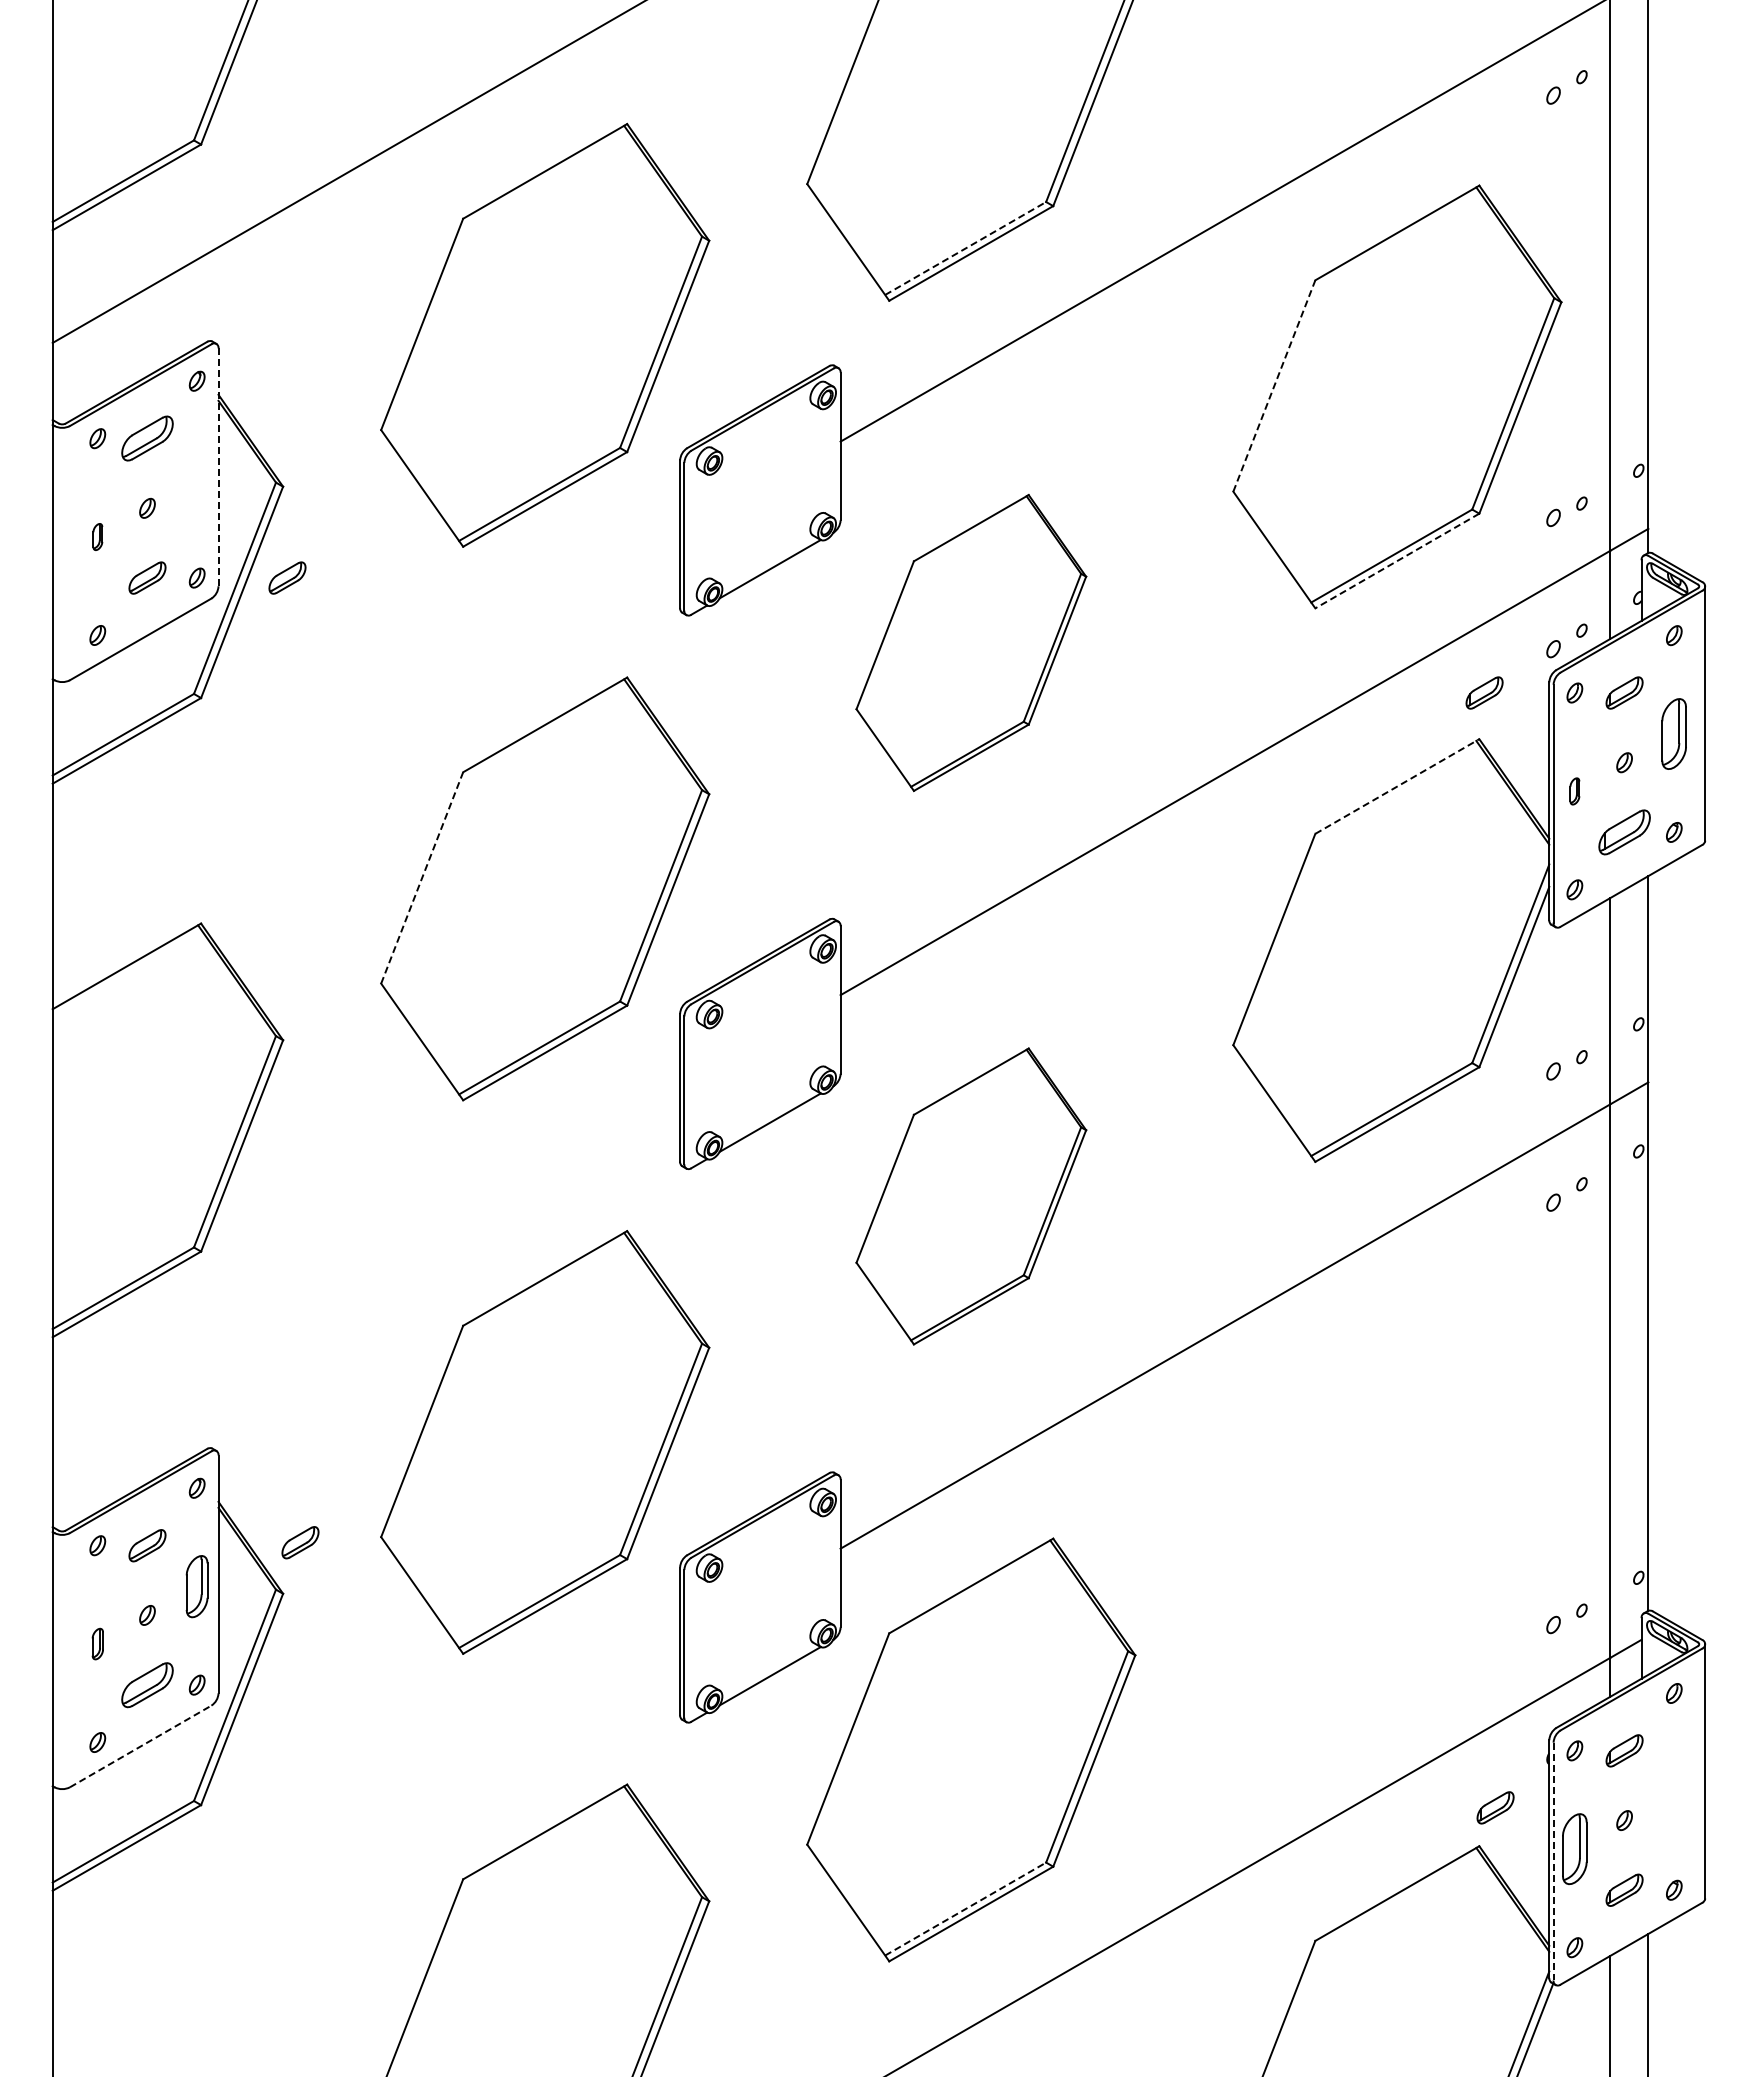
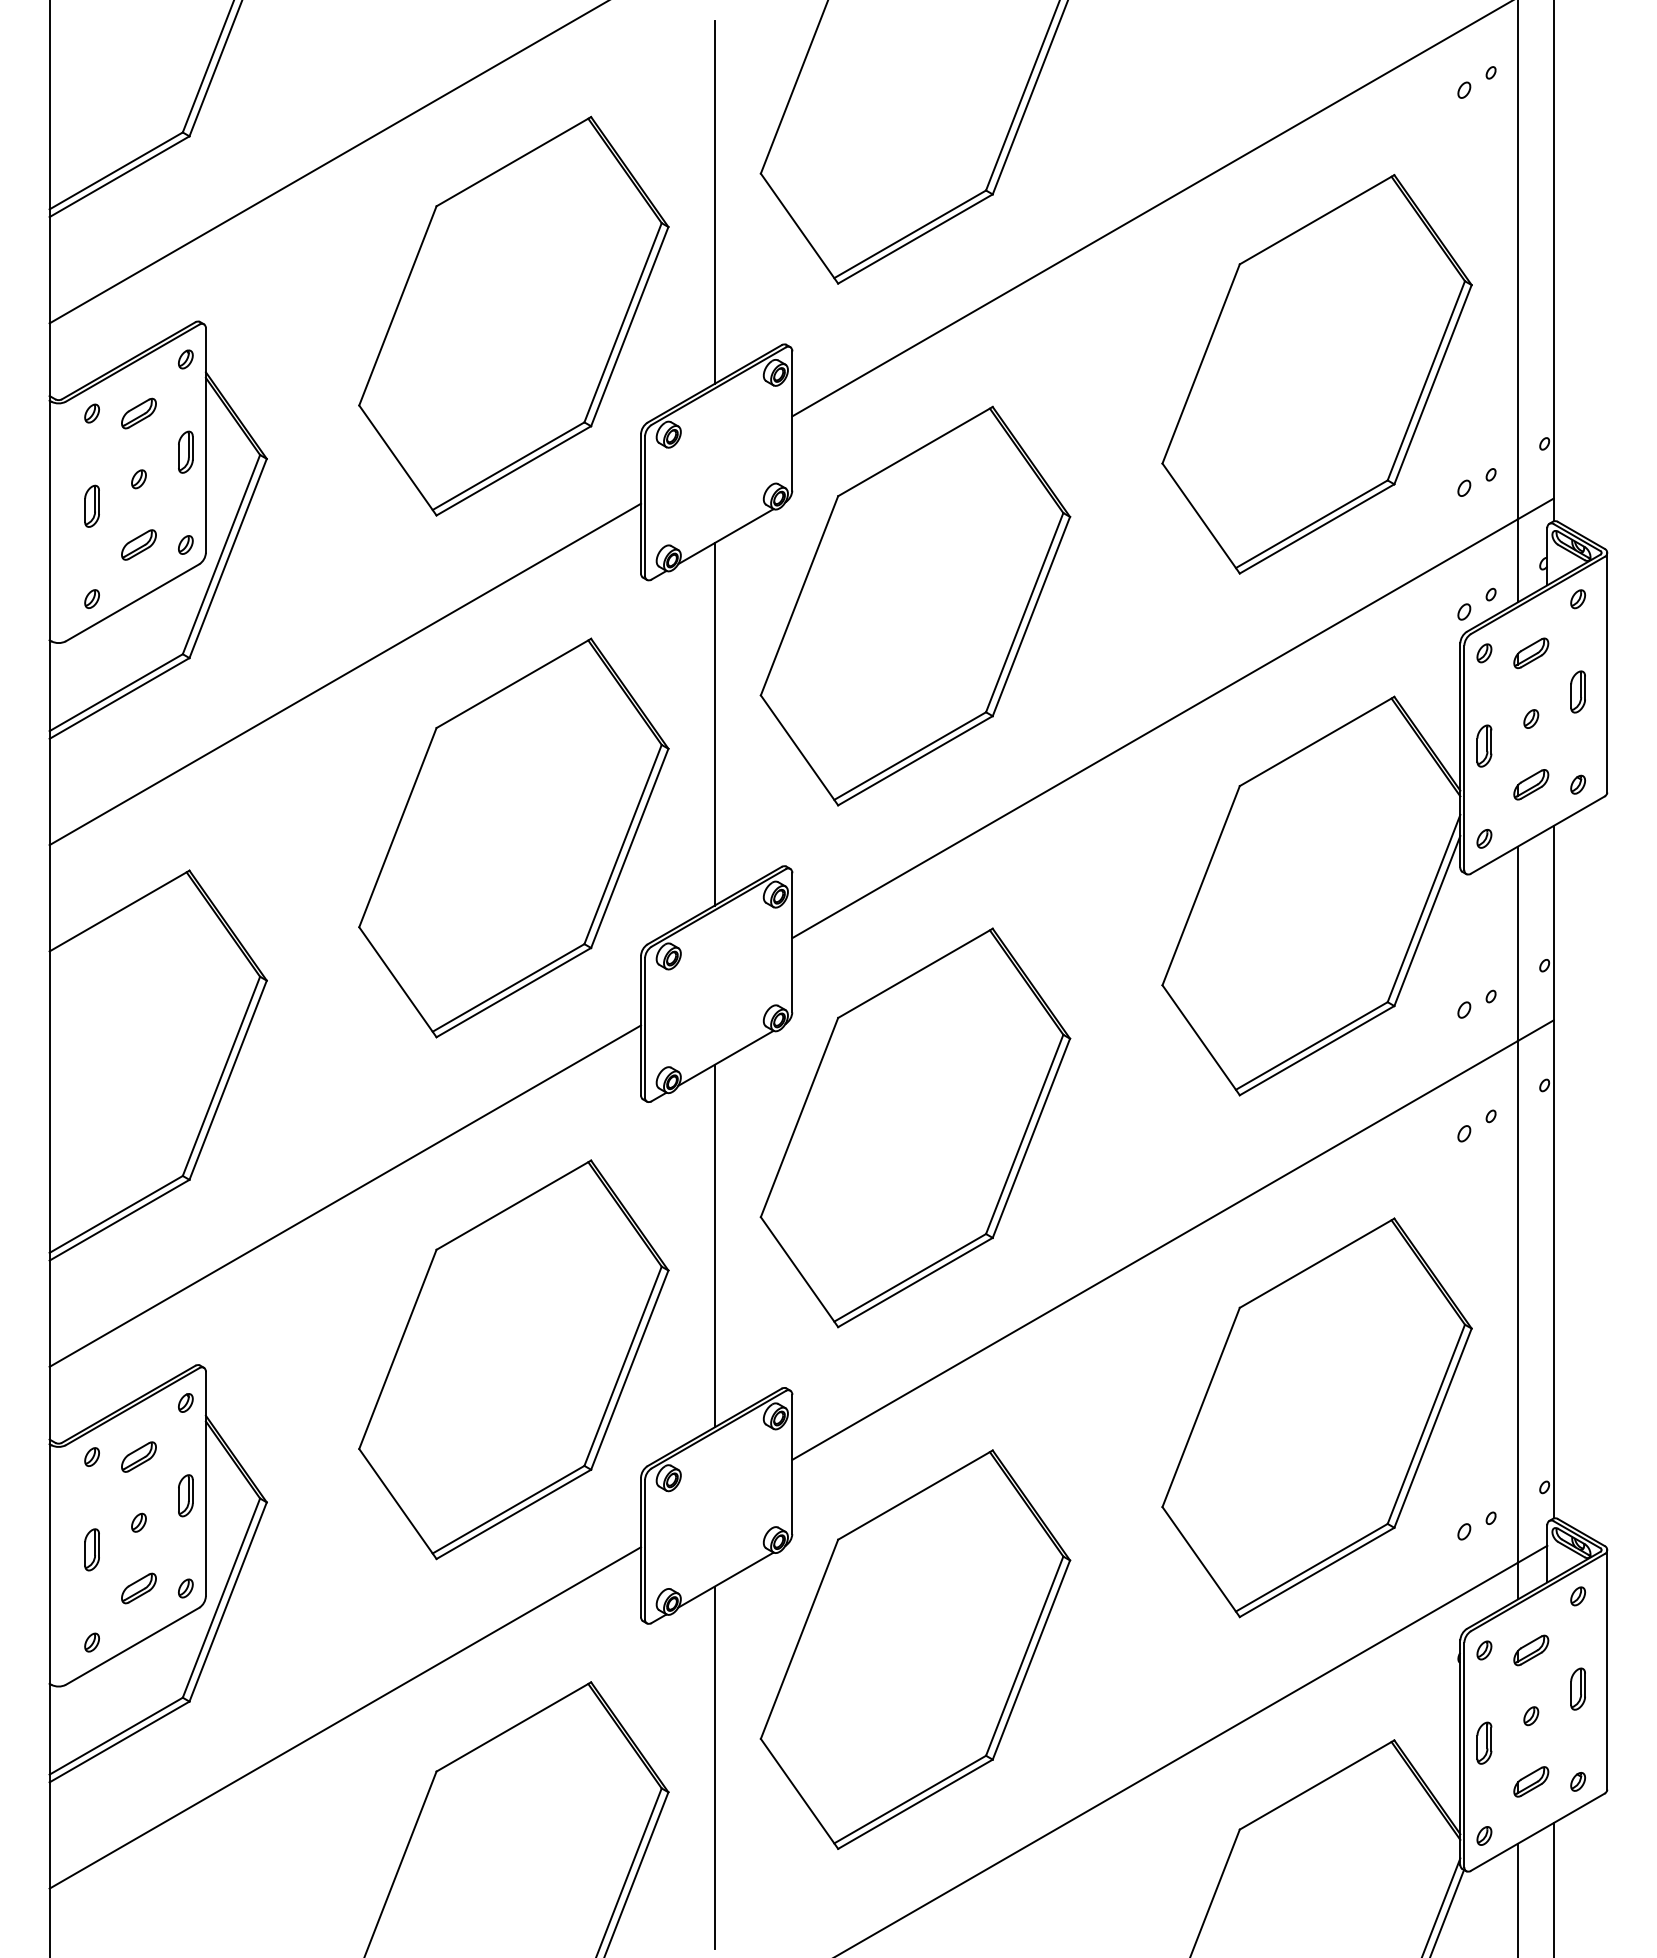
line: (758, 214) -> (714, 202), added
line: (965, 248) -> (910, 234), dashed -> solid
line: (1274, 385) -> (1201, 363), dashed -> solid
part: (147, 438) -> (138, 413), size x0.71
line: (218, 467) -> (205, 440), dashed -> solid
part: (197, 479) -> (186, 452), added
part: (97, 536) -> (91, 505), size x1.67
line: (1397, 561) -> (1317, 529), dashed -> solid
part: (287, 577) -> (270, 544), removed
part: (971, 642) -> (915, 605), size x1.43
part: (1484, 692) -> (1399, 652), removed
line: (366, 715) -> (345, 674), added
part: (1674, 733) -> (1578, 691), size x0.62
line: (758, 768) -> (714, 724), added
line: (1397, 786) -> (1317, 741), dashed -> solid
part: (1574, 791) -> (1484, 746), size x1.67
part: (1624, 832) -> (1531, 784), size x0.71
line: (422, 877) -> (398, 827), dashed -> solid
part: (971, 1196) -> (915, 1127), size x1.43
line: (366, 1268) -> (345, 1195), added
line: (758, 1321) -> (714, 1245), added
part: (1397, 1503) -> (1317, 1417), added
part: (300, 1542) -> (283, 1454), removed
part: (197, 1586) -> (186, 1495), size x0.71
part: (97, 1643) -> (91, 1549), size x1.43
part: (147, 1684) -> (138, 1587), size x0.71
line: (140, 1746) -> (132, 1646), dashed -> solid
part: (1674, 1791) -> (1578, 1688), added
part: (1495, 1807) -> (1409, 1703), removed
line: (366, 1822) -> (345, 1717), added
part: (1574, 1849) -> (1484, 1743), size x0.62
line: (1553, 1861) -> (1464, 1754), dashed -> solid
line: (758, 1875) -> (714, 1767), added
line: (965, 1909) -> (910, 1800), dashed -> solid

